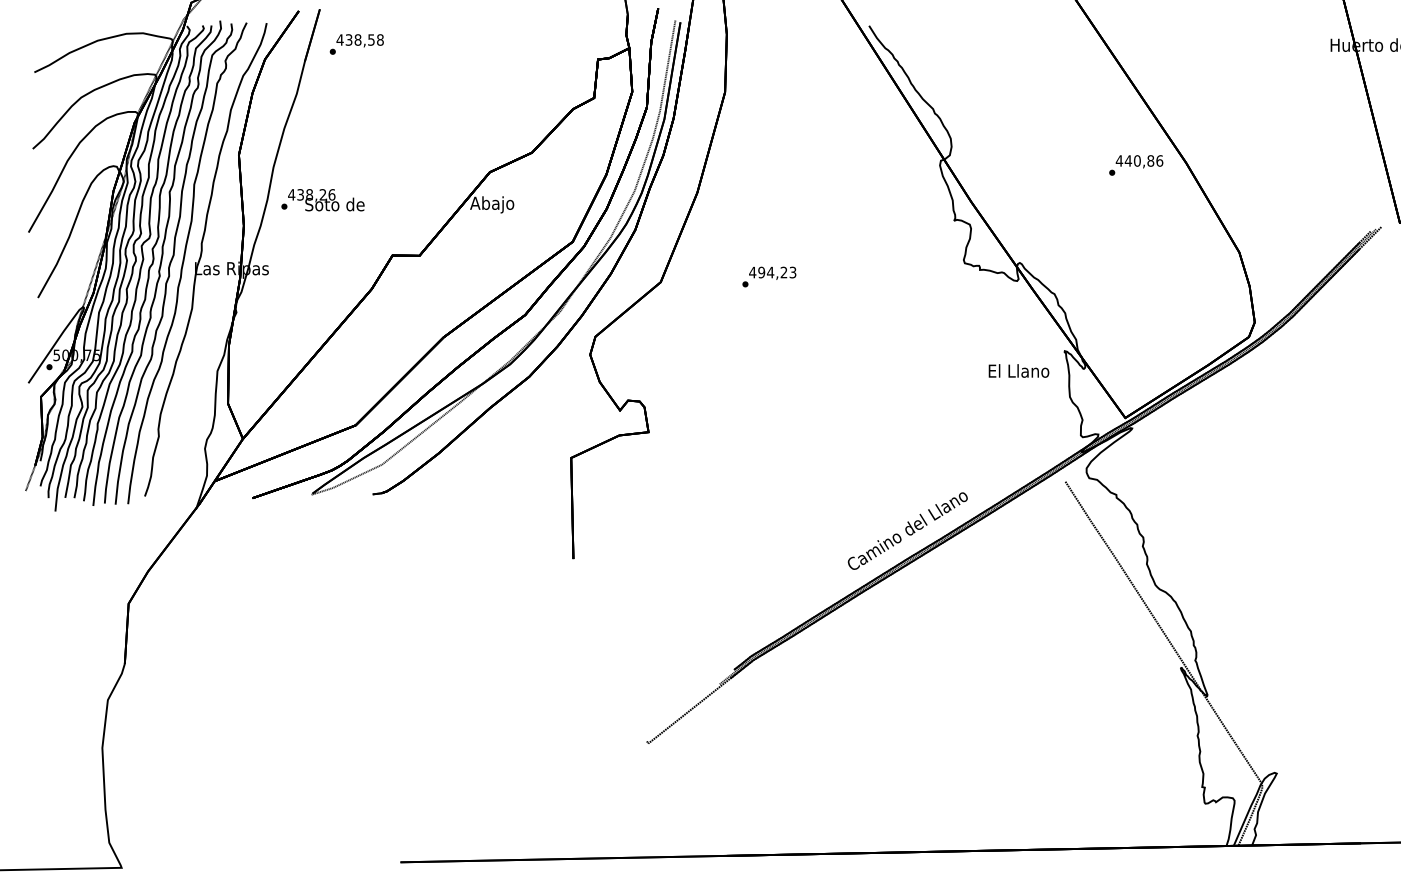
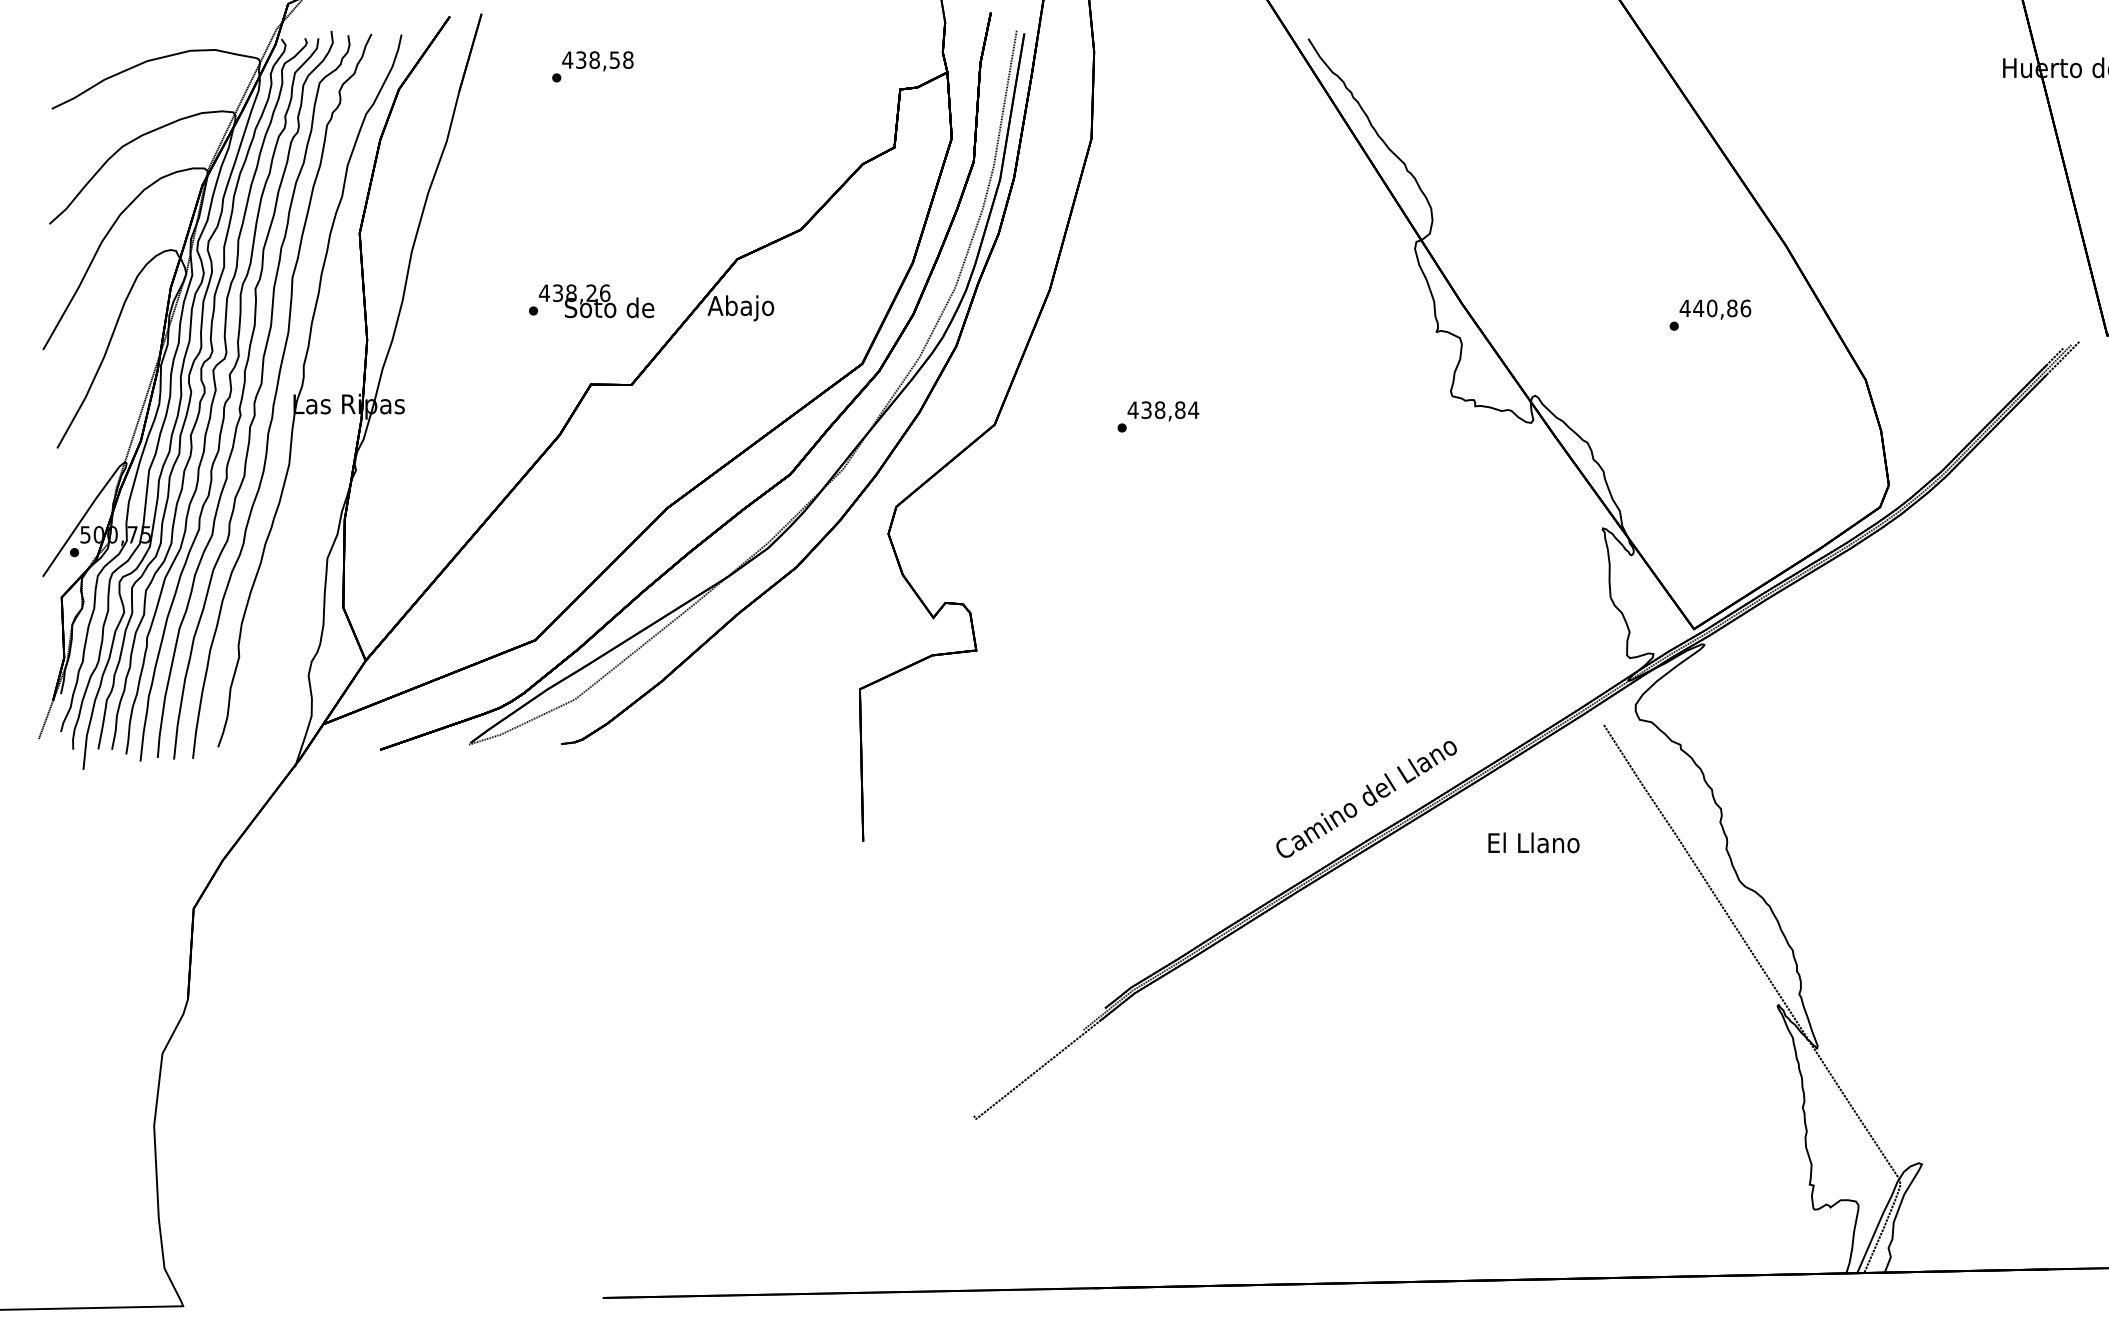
text: (356, 44) -> (592, 66), moved
text: (1136, 165) -> (1710, 315), moved
text: (322, 200) -> (590, 301), moved
text: (777, 272) -> (1170, 410), 494,23 -> 438,84
text: (1018, 370) -> (1533, 842), moved

